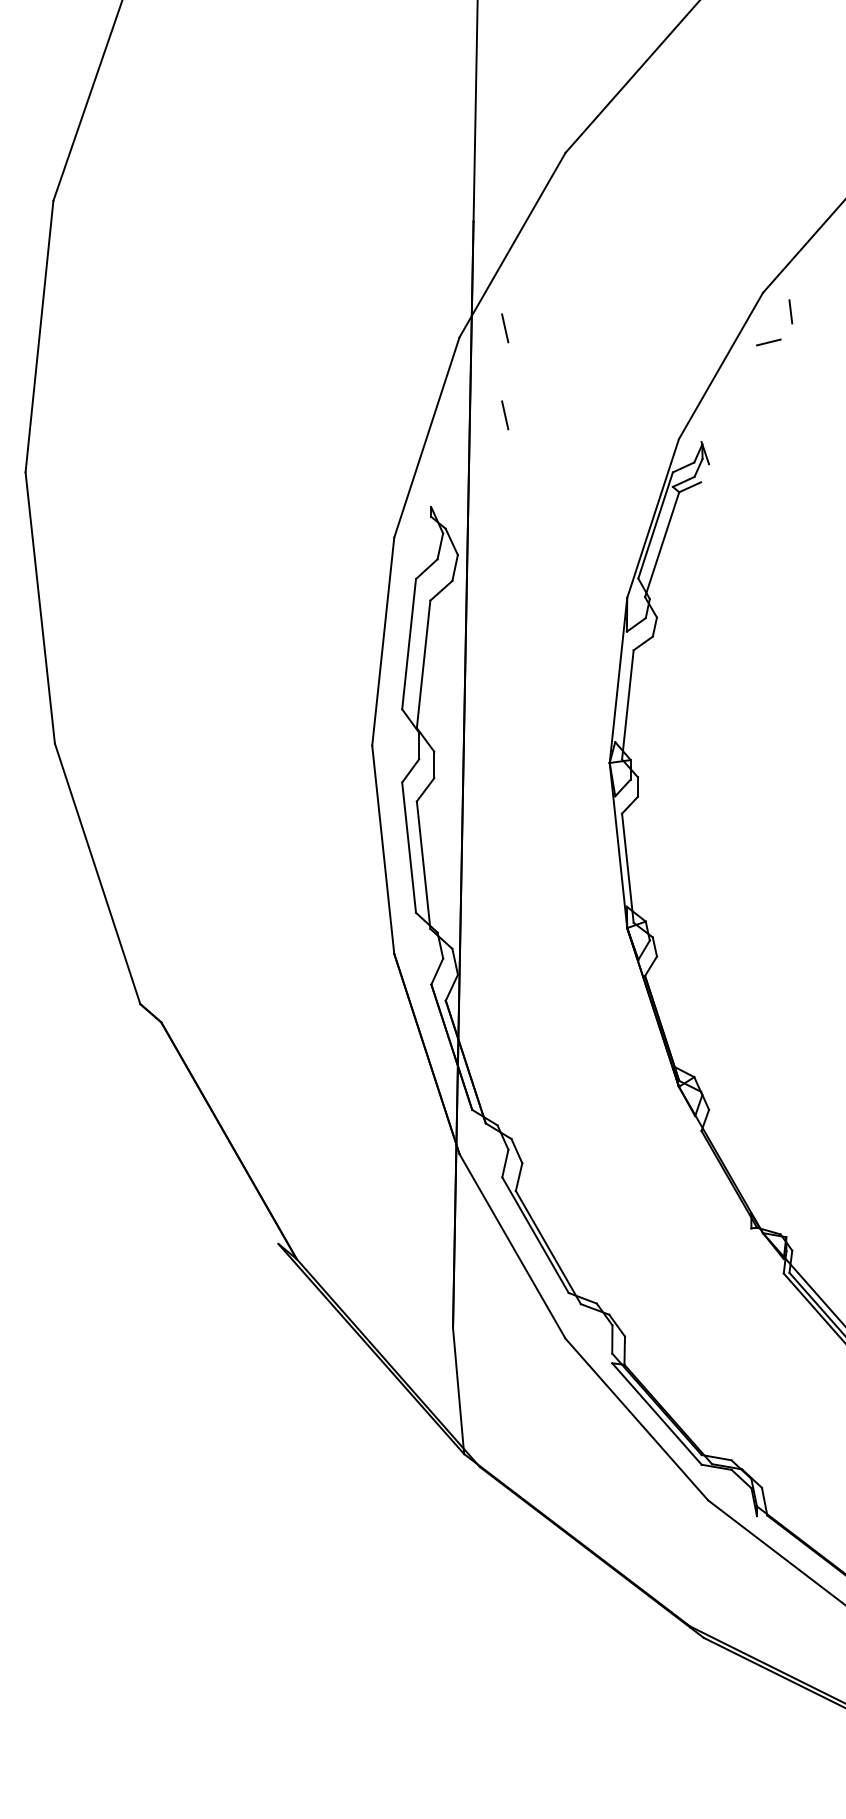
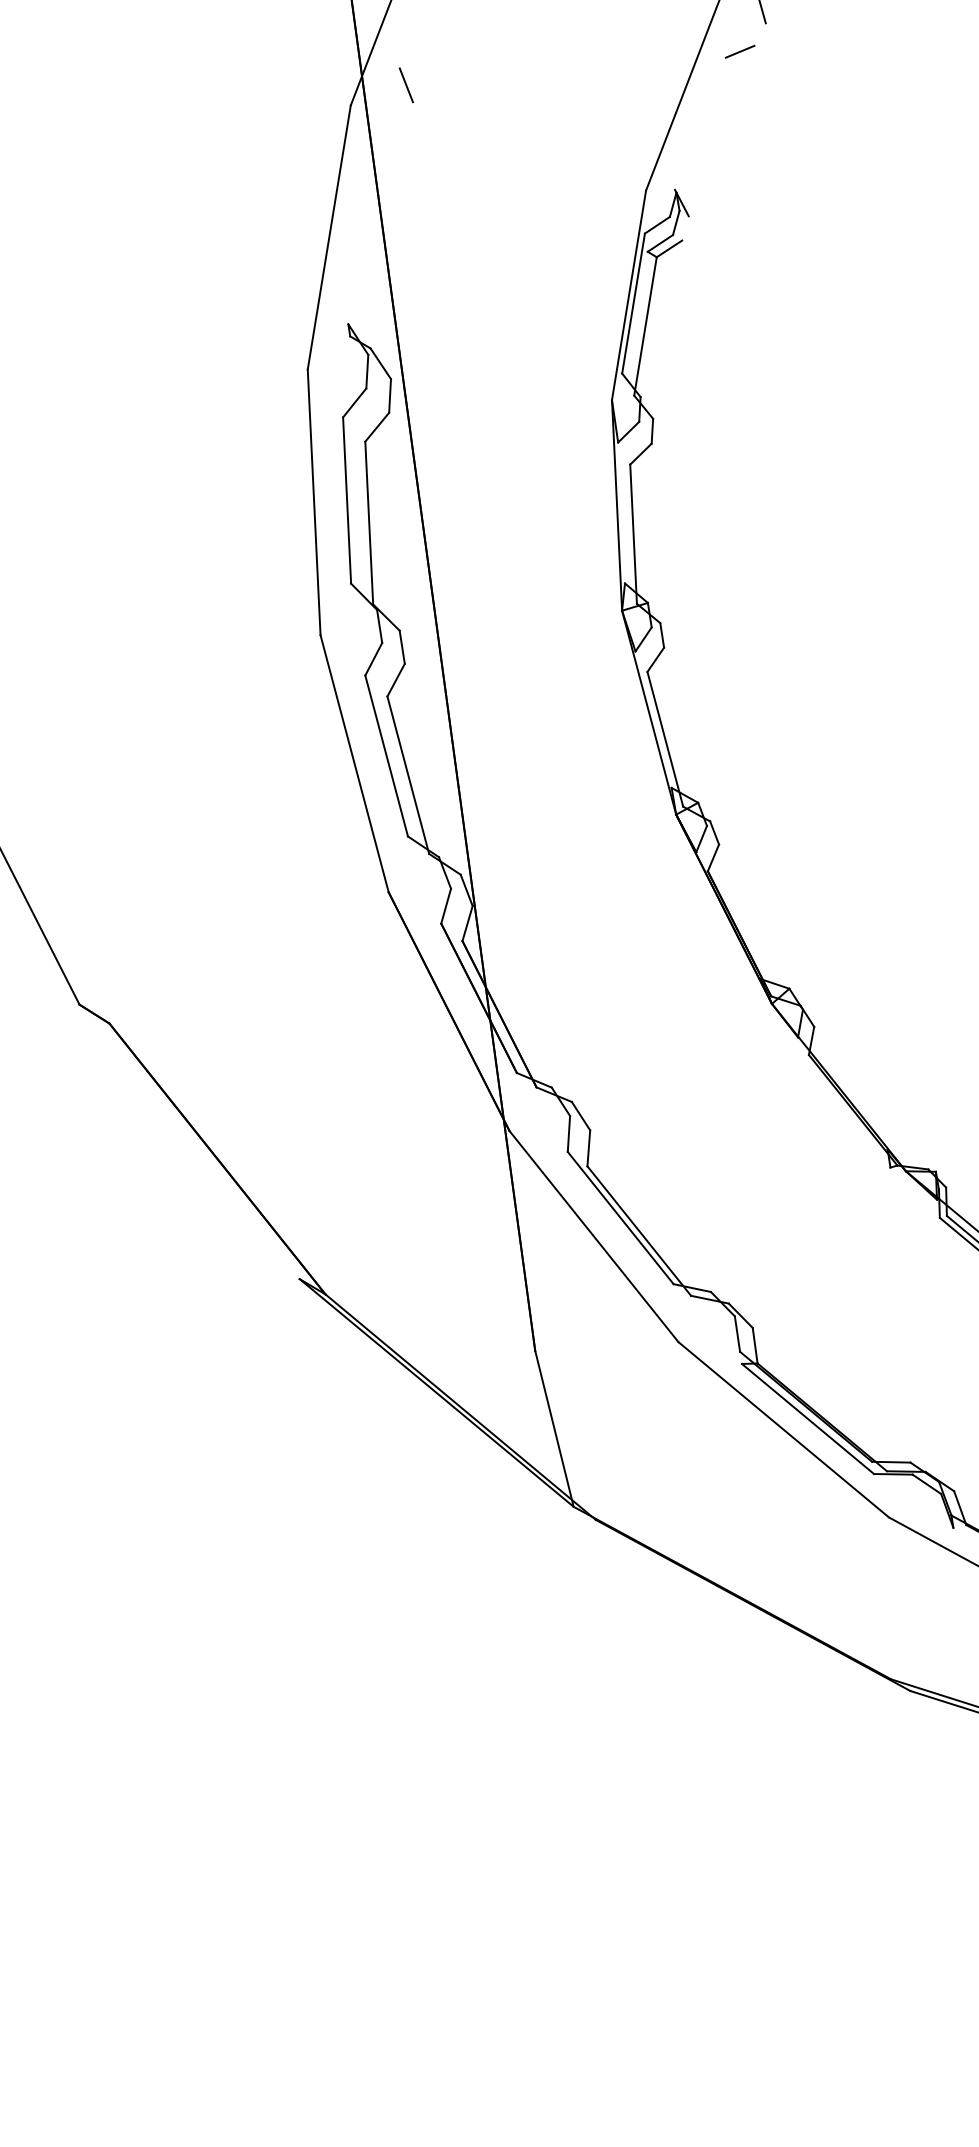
line: (505, 415) -> (423, 194), removed

